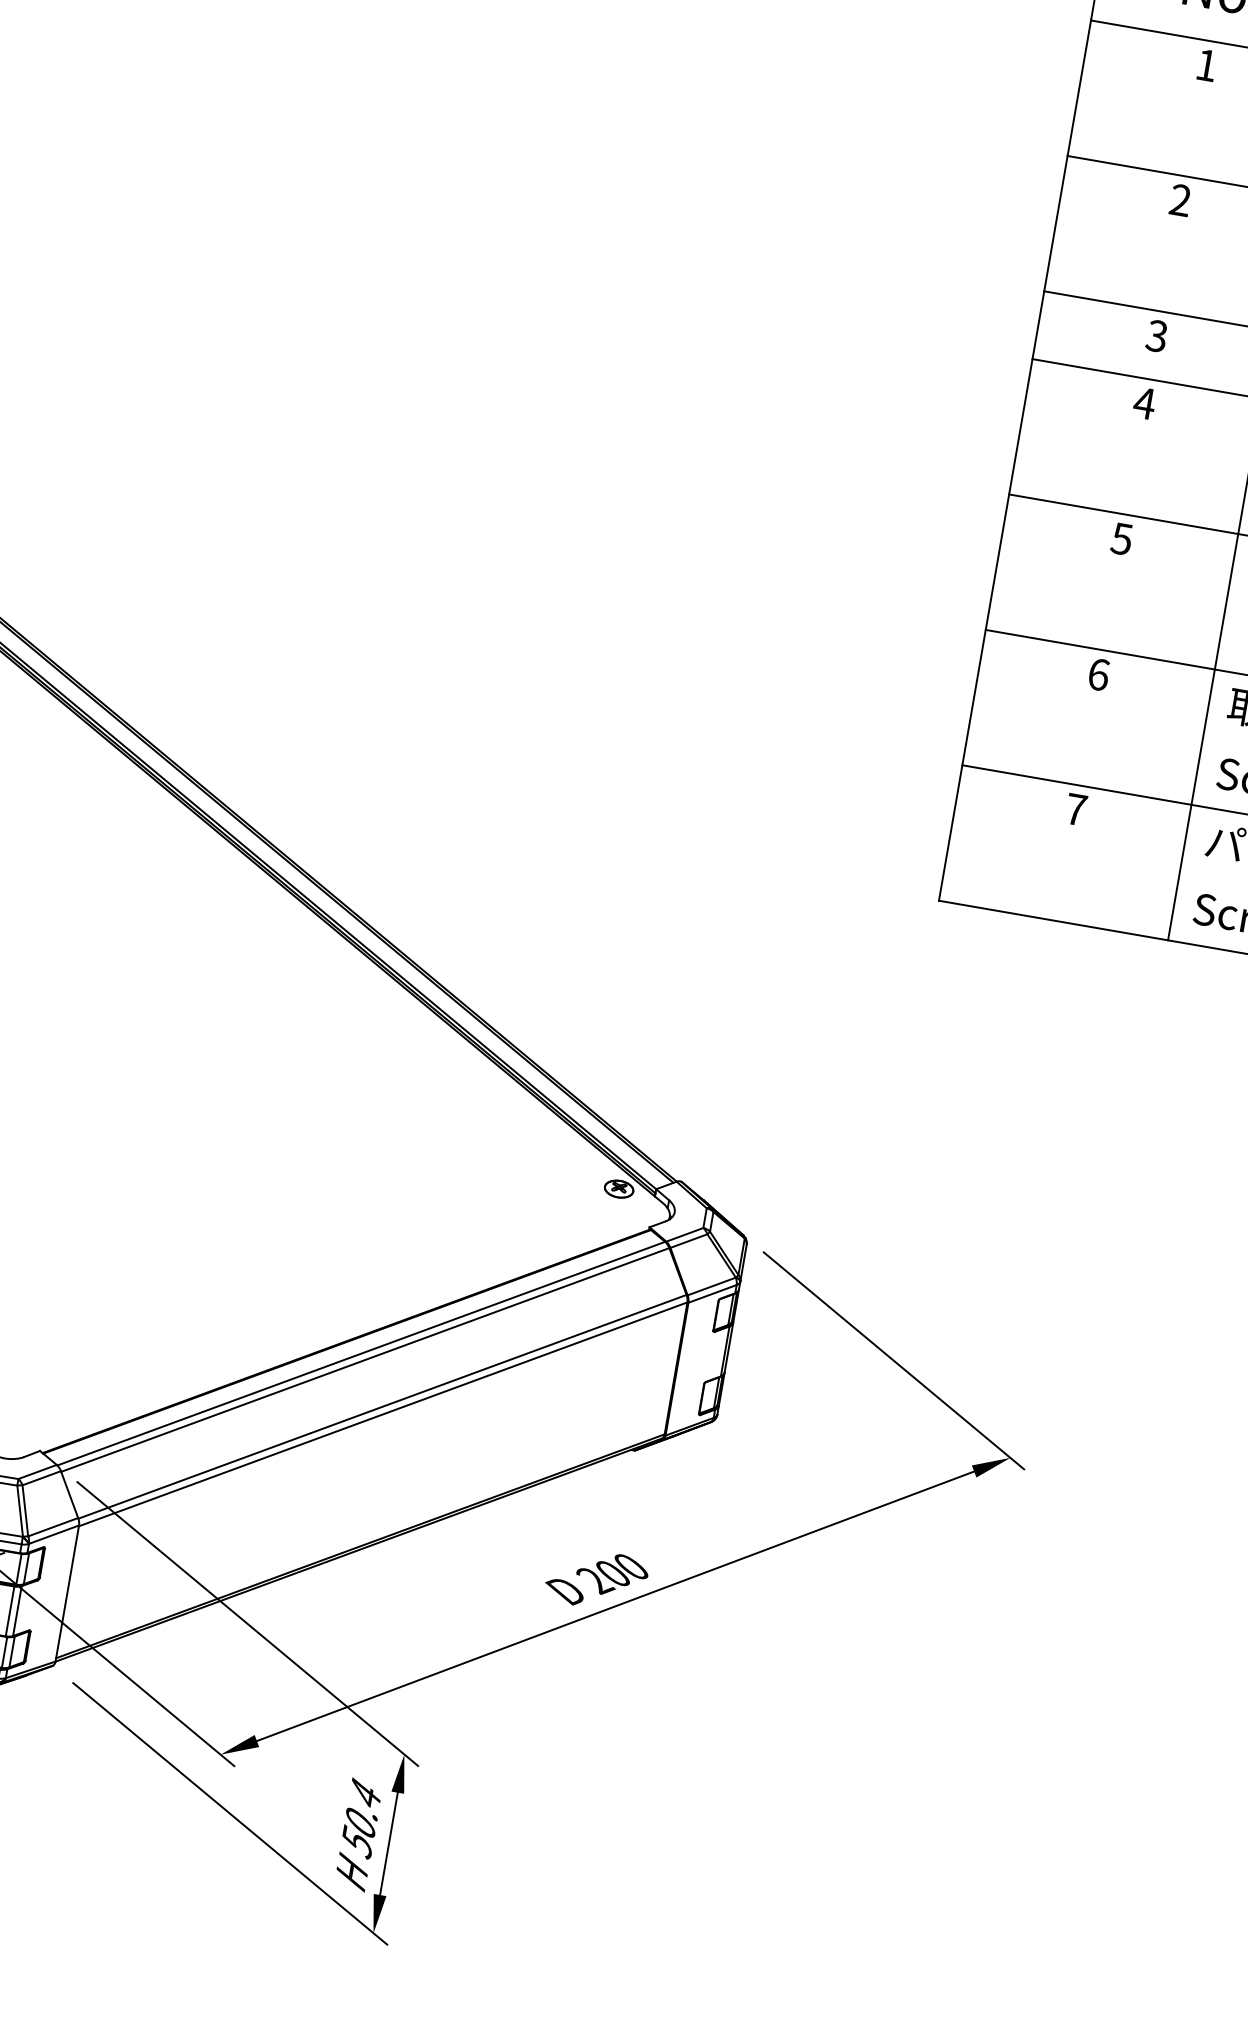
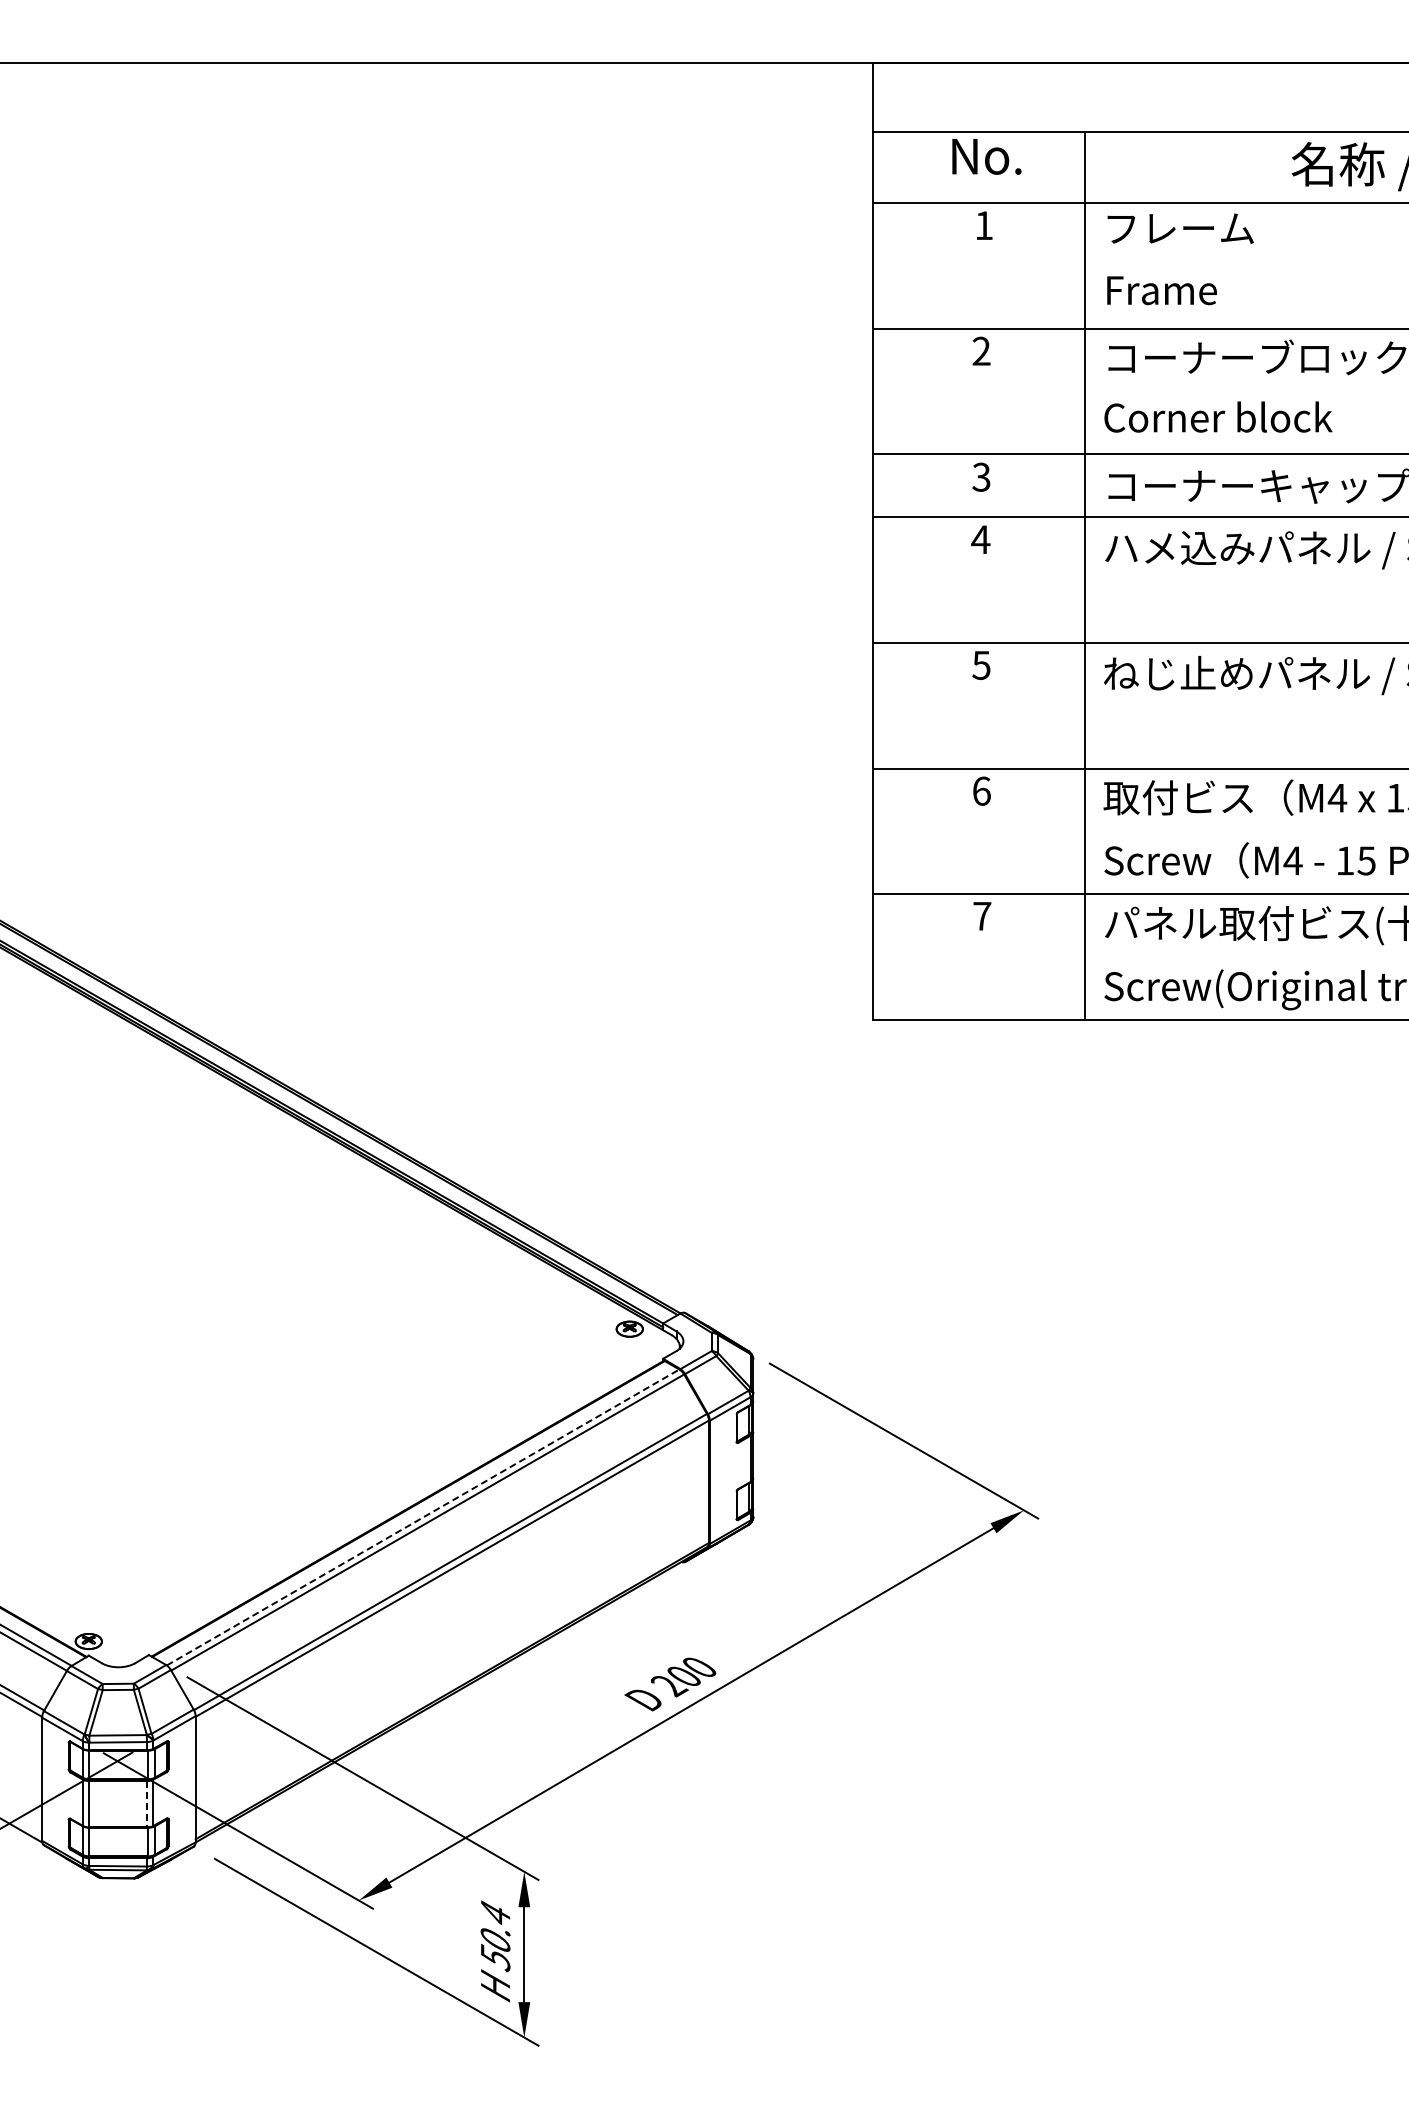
line: (361, 1353) -> (423, 1517), solid -> dashed
line: (9, 1611) -> (146, 1804), solid -> dashed

